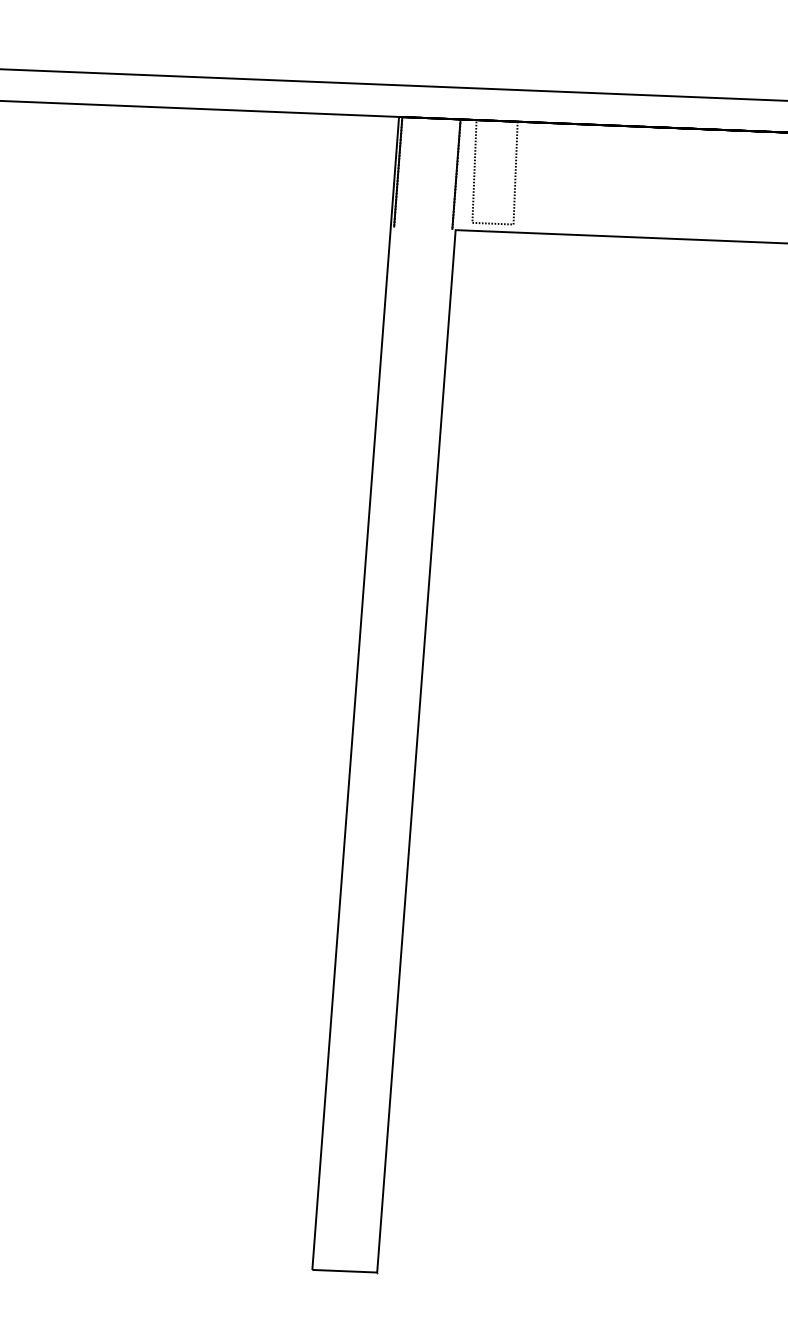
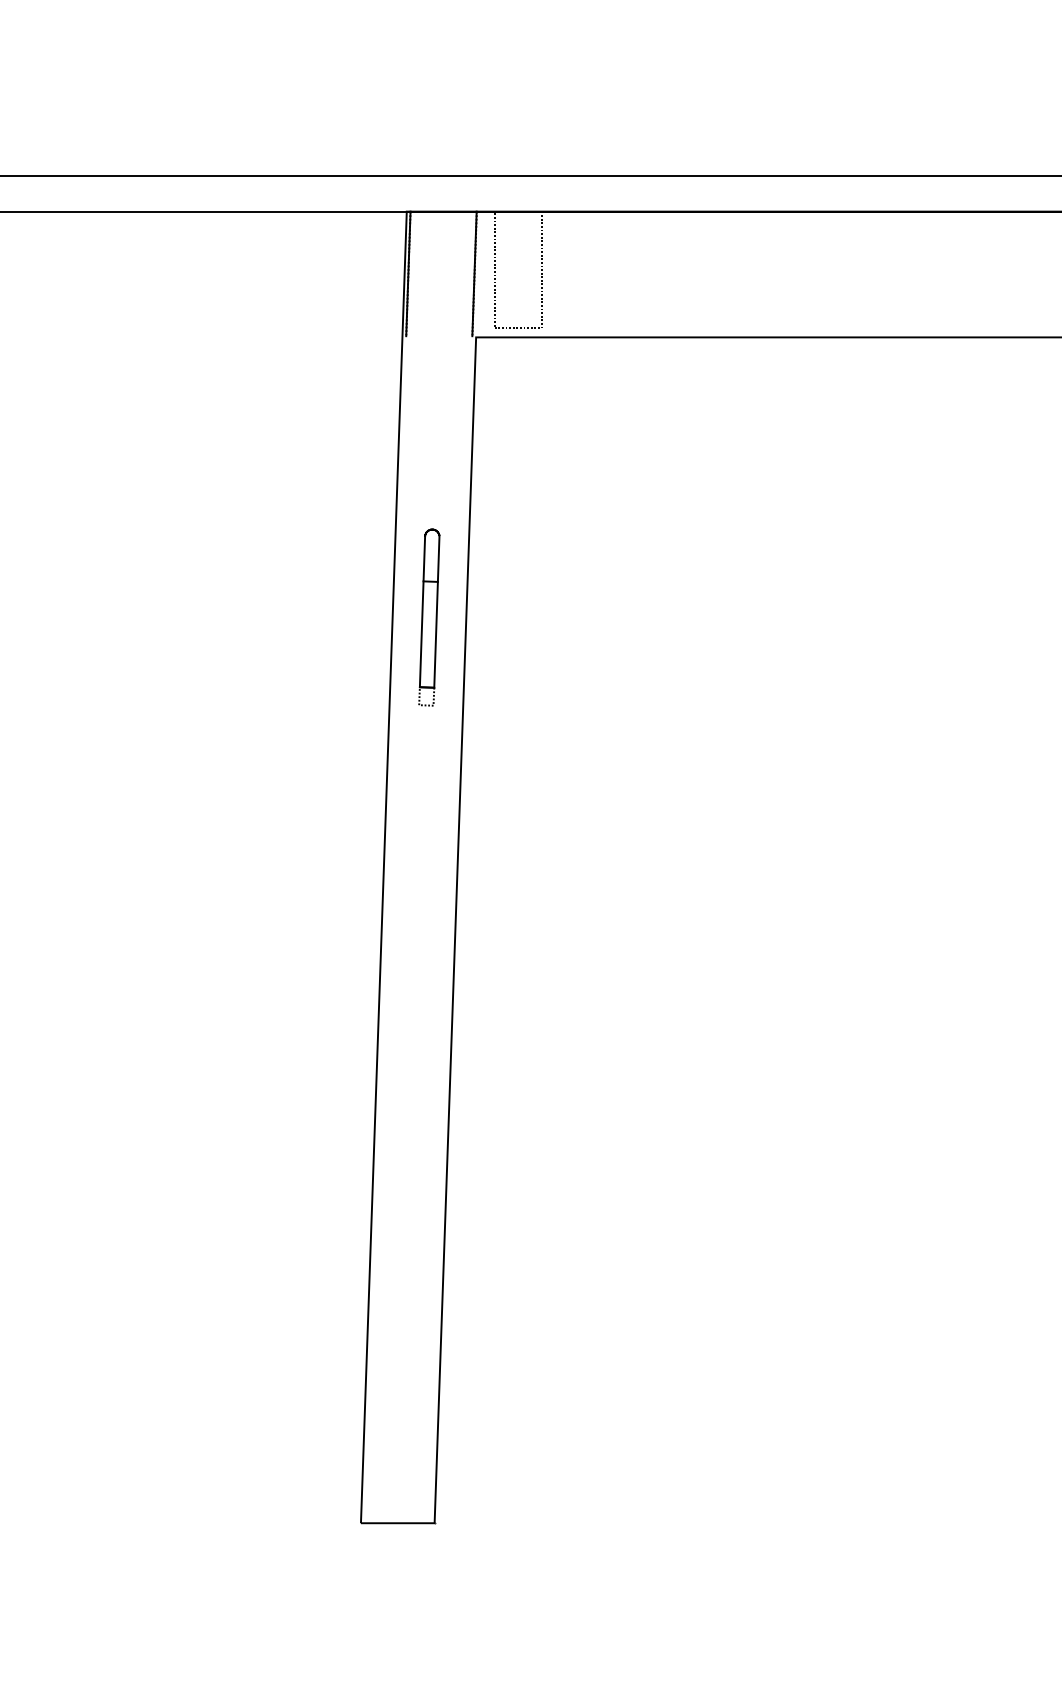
part: (404, 475) -> (429, 617), added

